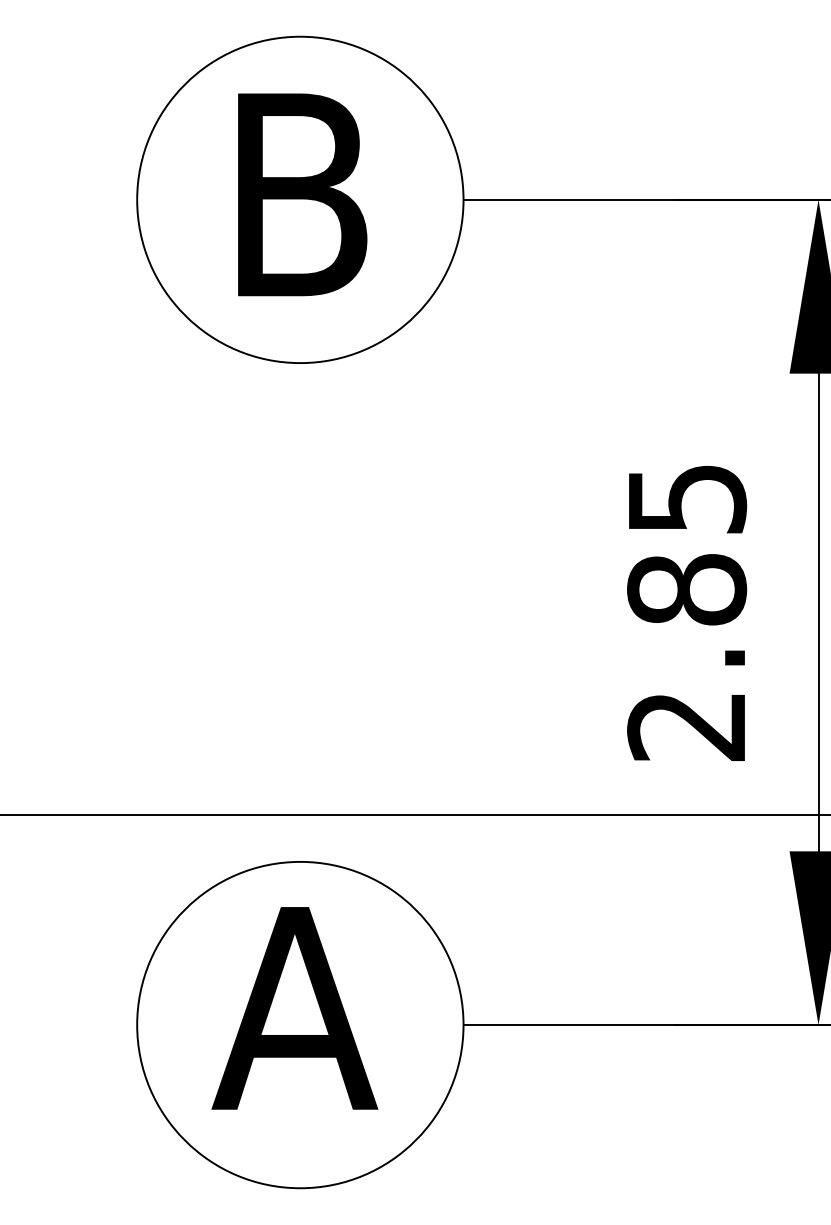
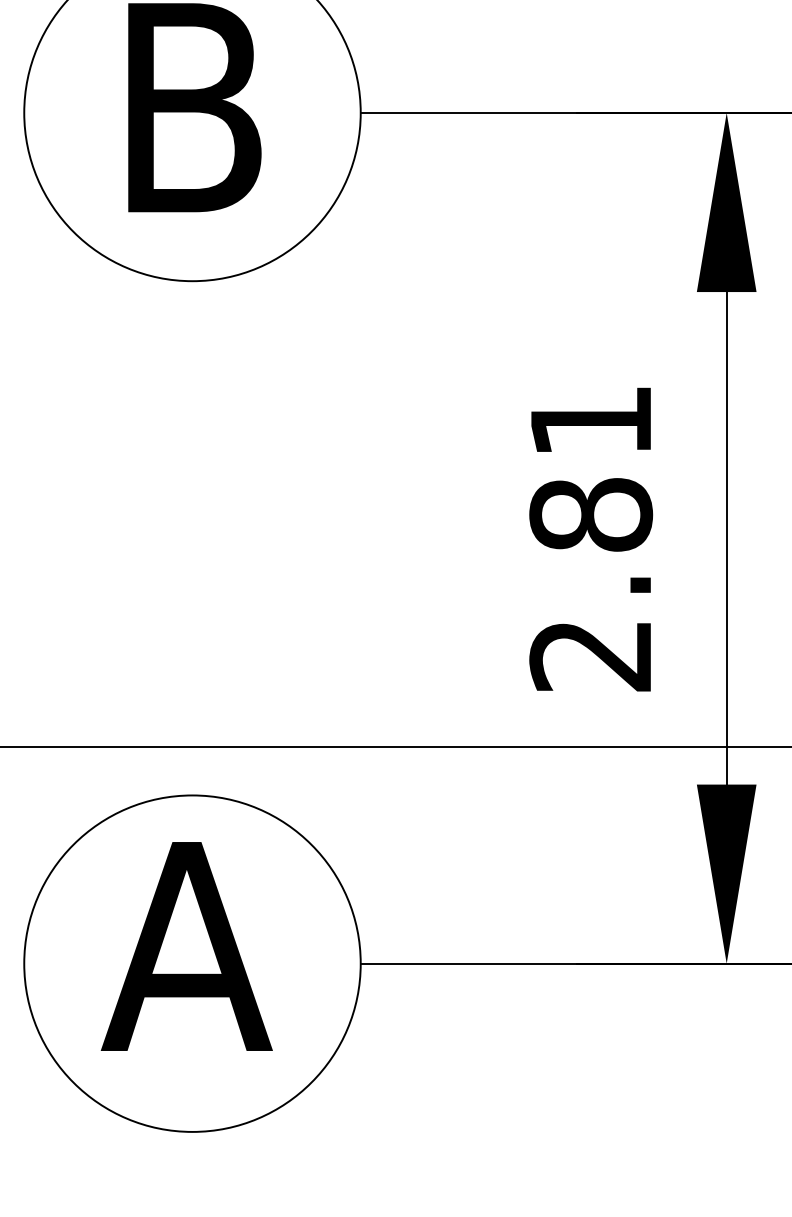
text: (688, 499) -> (592, 421), 2.85 -> 2.81

